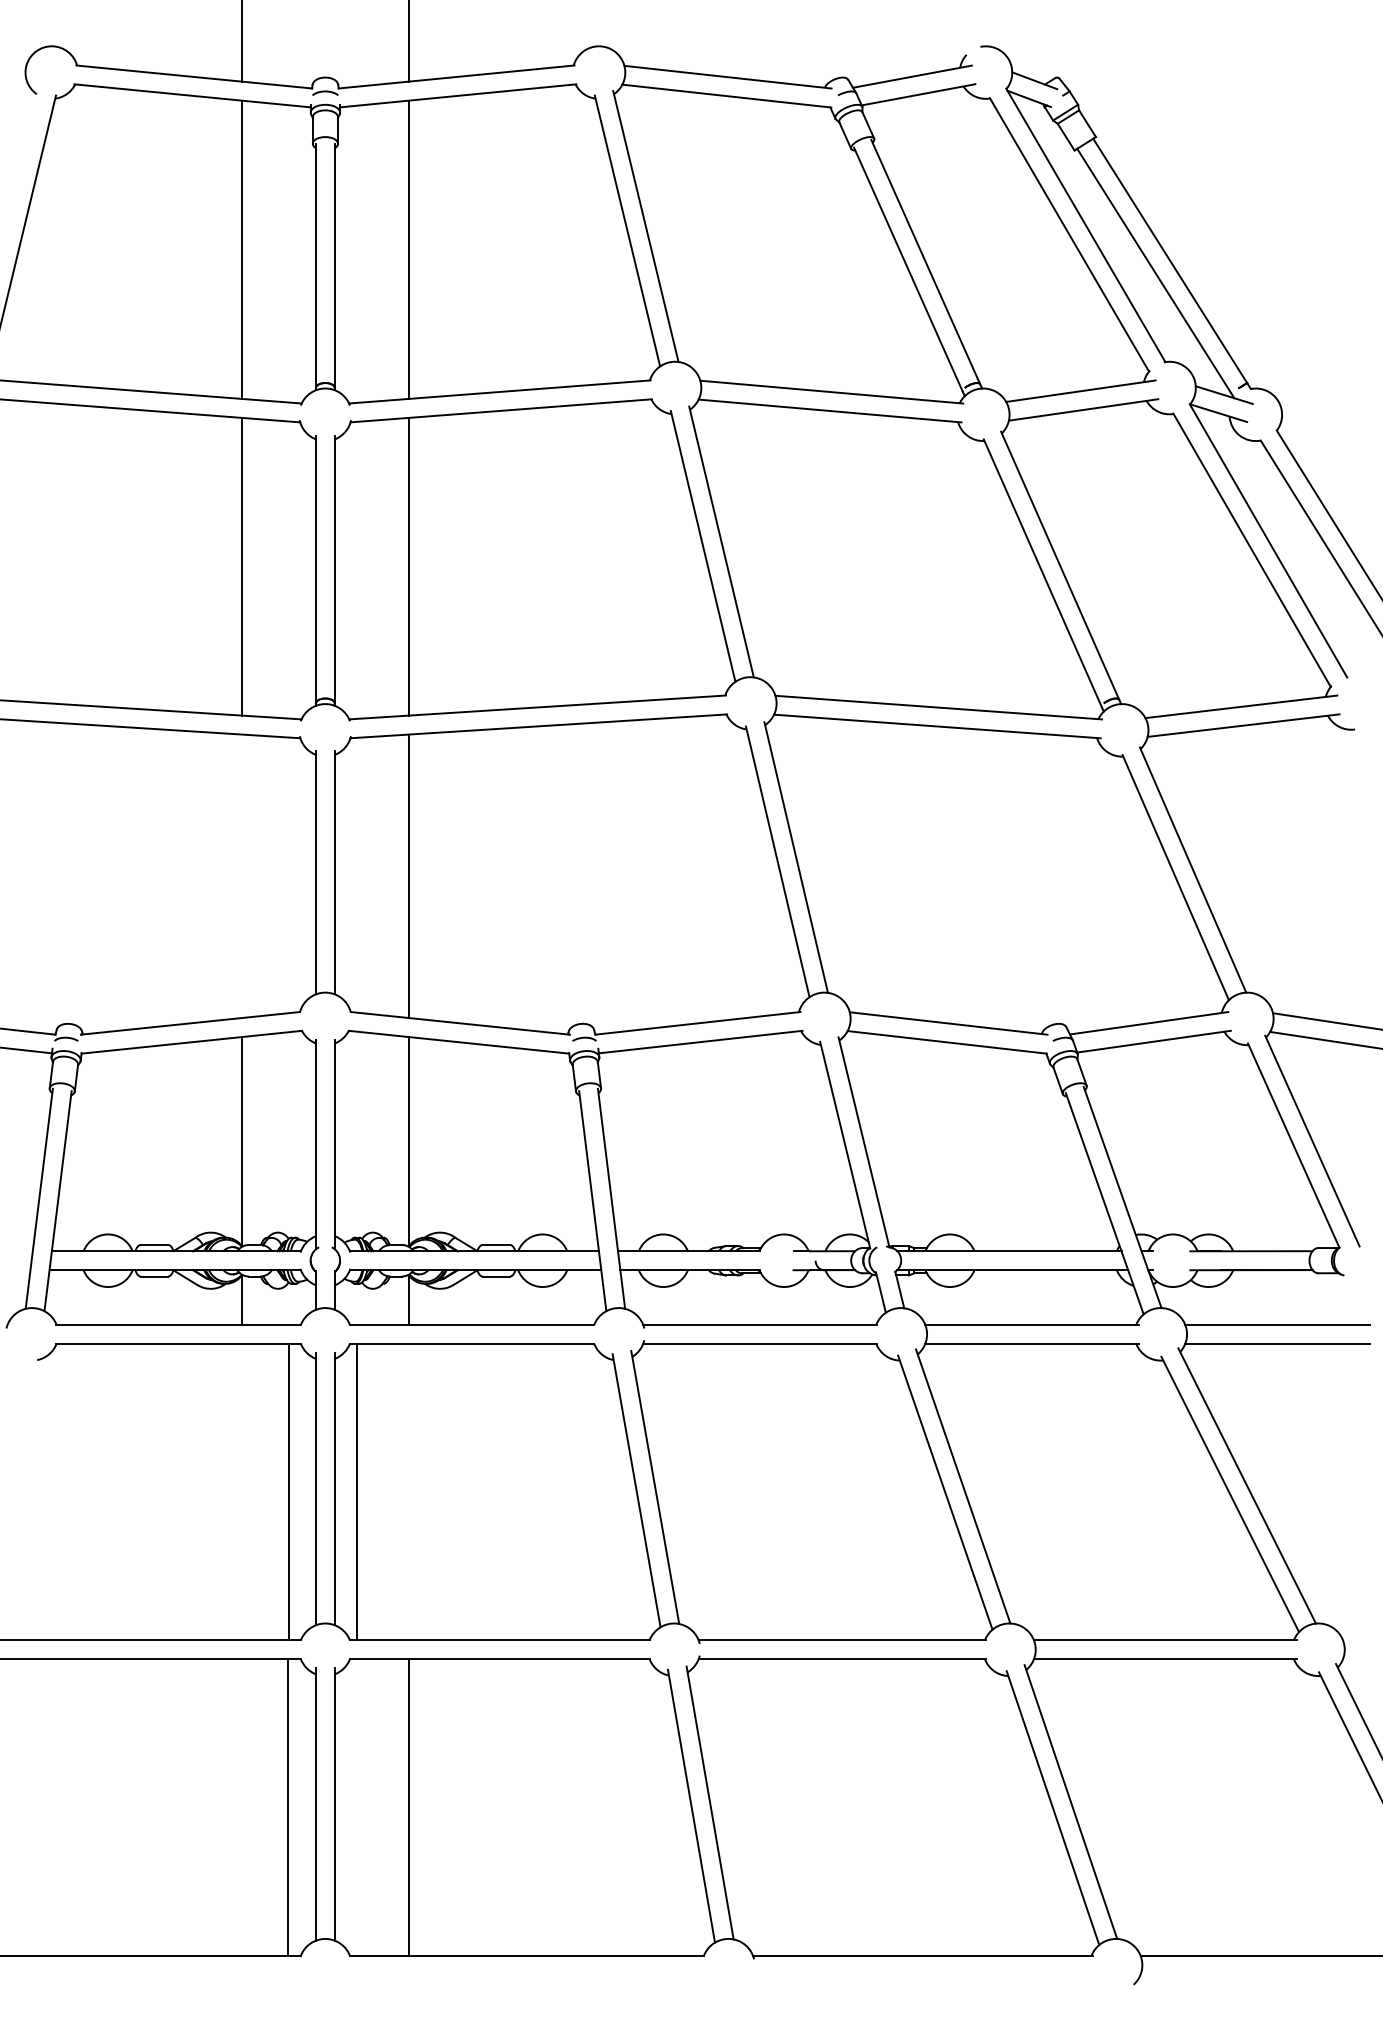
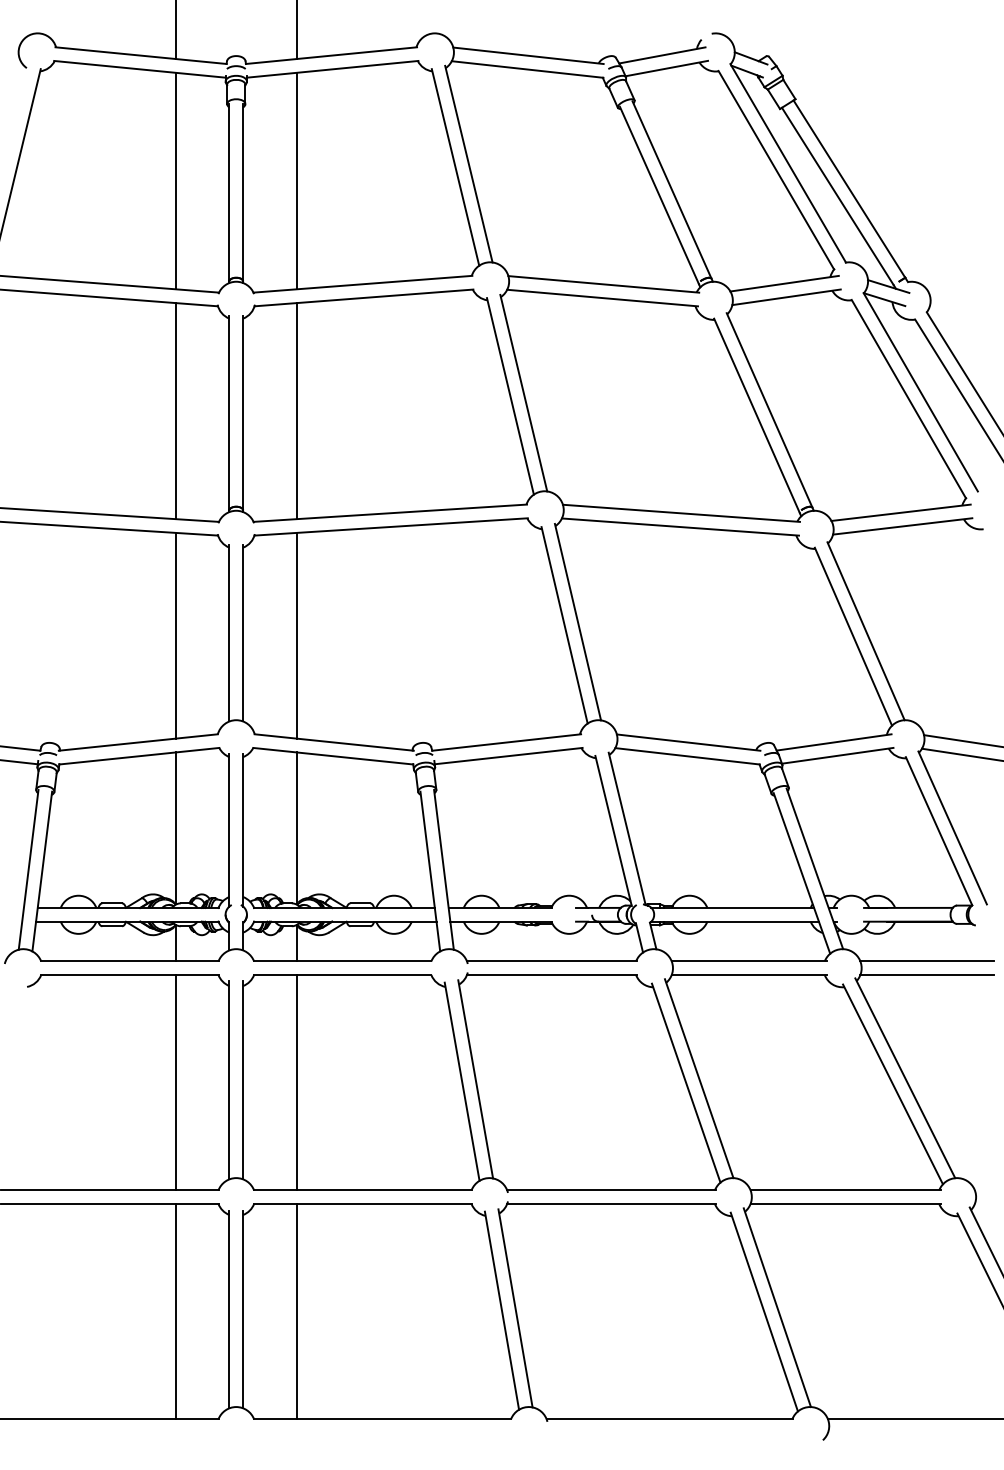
line: (241, 876) -> (175, 635), added
line: (288, 1491) -> (175, 1082), moved
line: (357, 1491) -> (297, 1082), moved
line: (287, 1807) -> (175, 1311), moved

